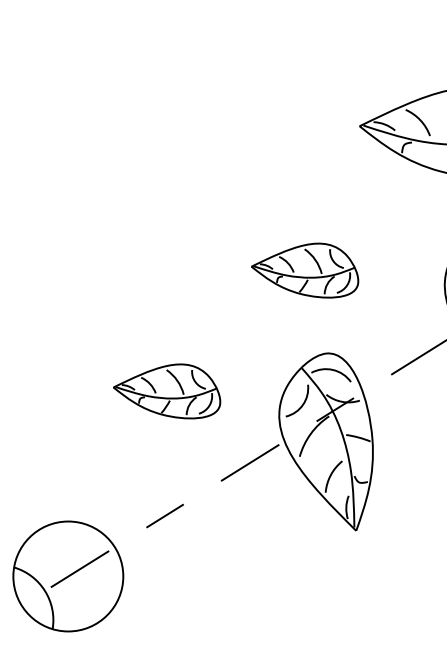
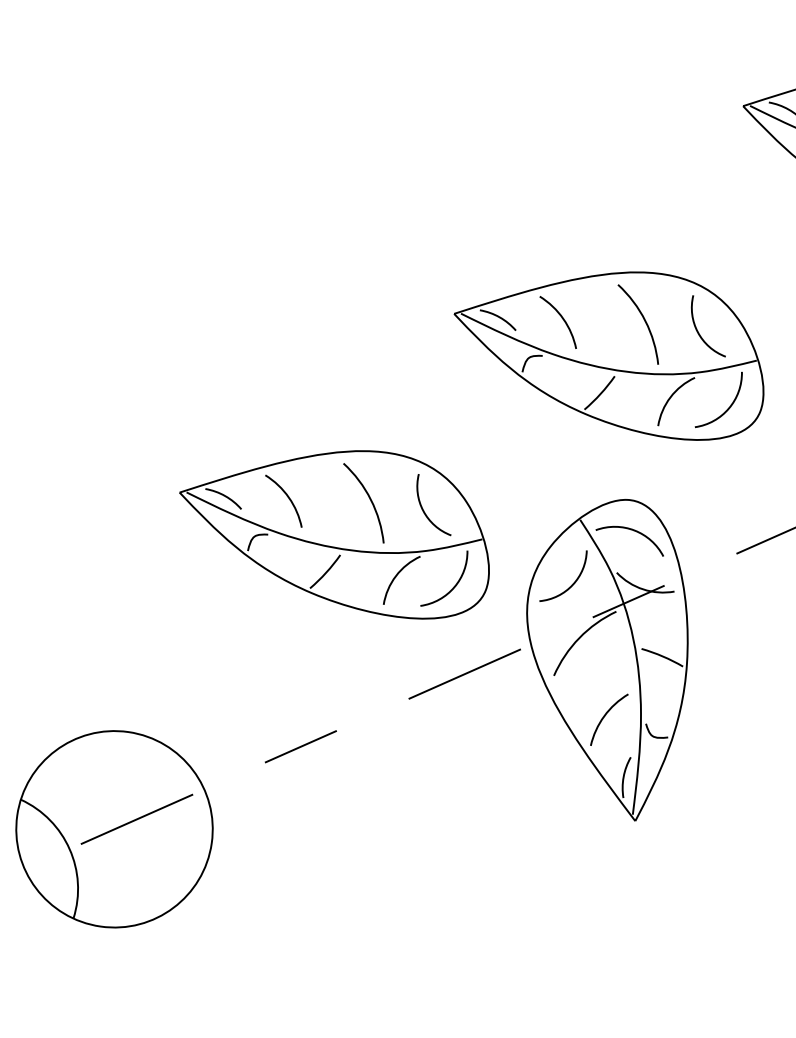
part: (304, 270) -> (609, 347), size x1.67
part: (166, 391) -> (334, 526), size x1.67

